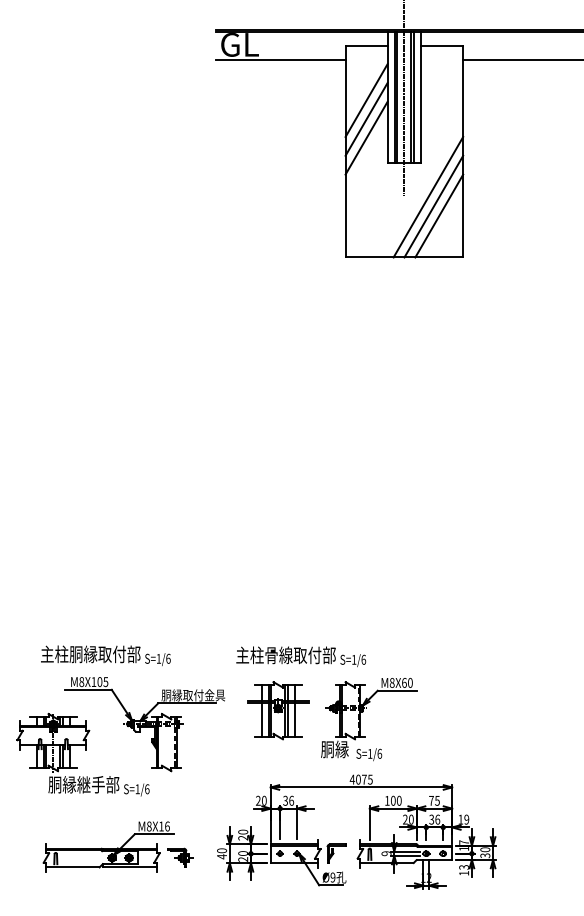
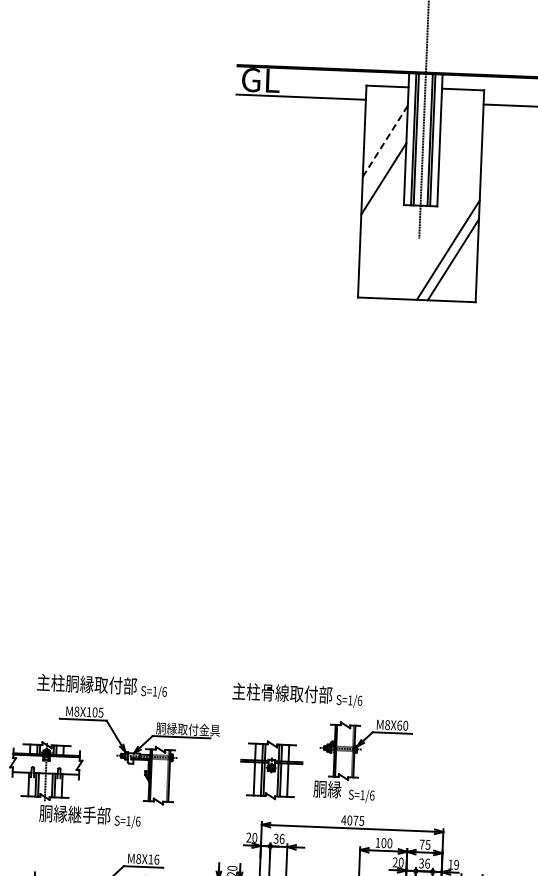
line: (366, 100) -> (385, 141), solid -> dashed
line: (366, 118) -> (384, 159), removed
line: (428, 196) -> (443, 239), removed
part: (278, 710) -> (271, 770), moved

